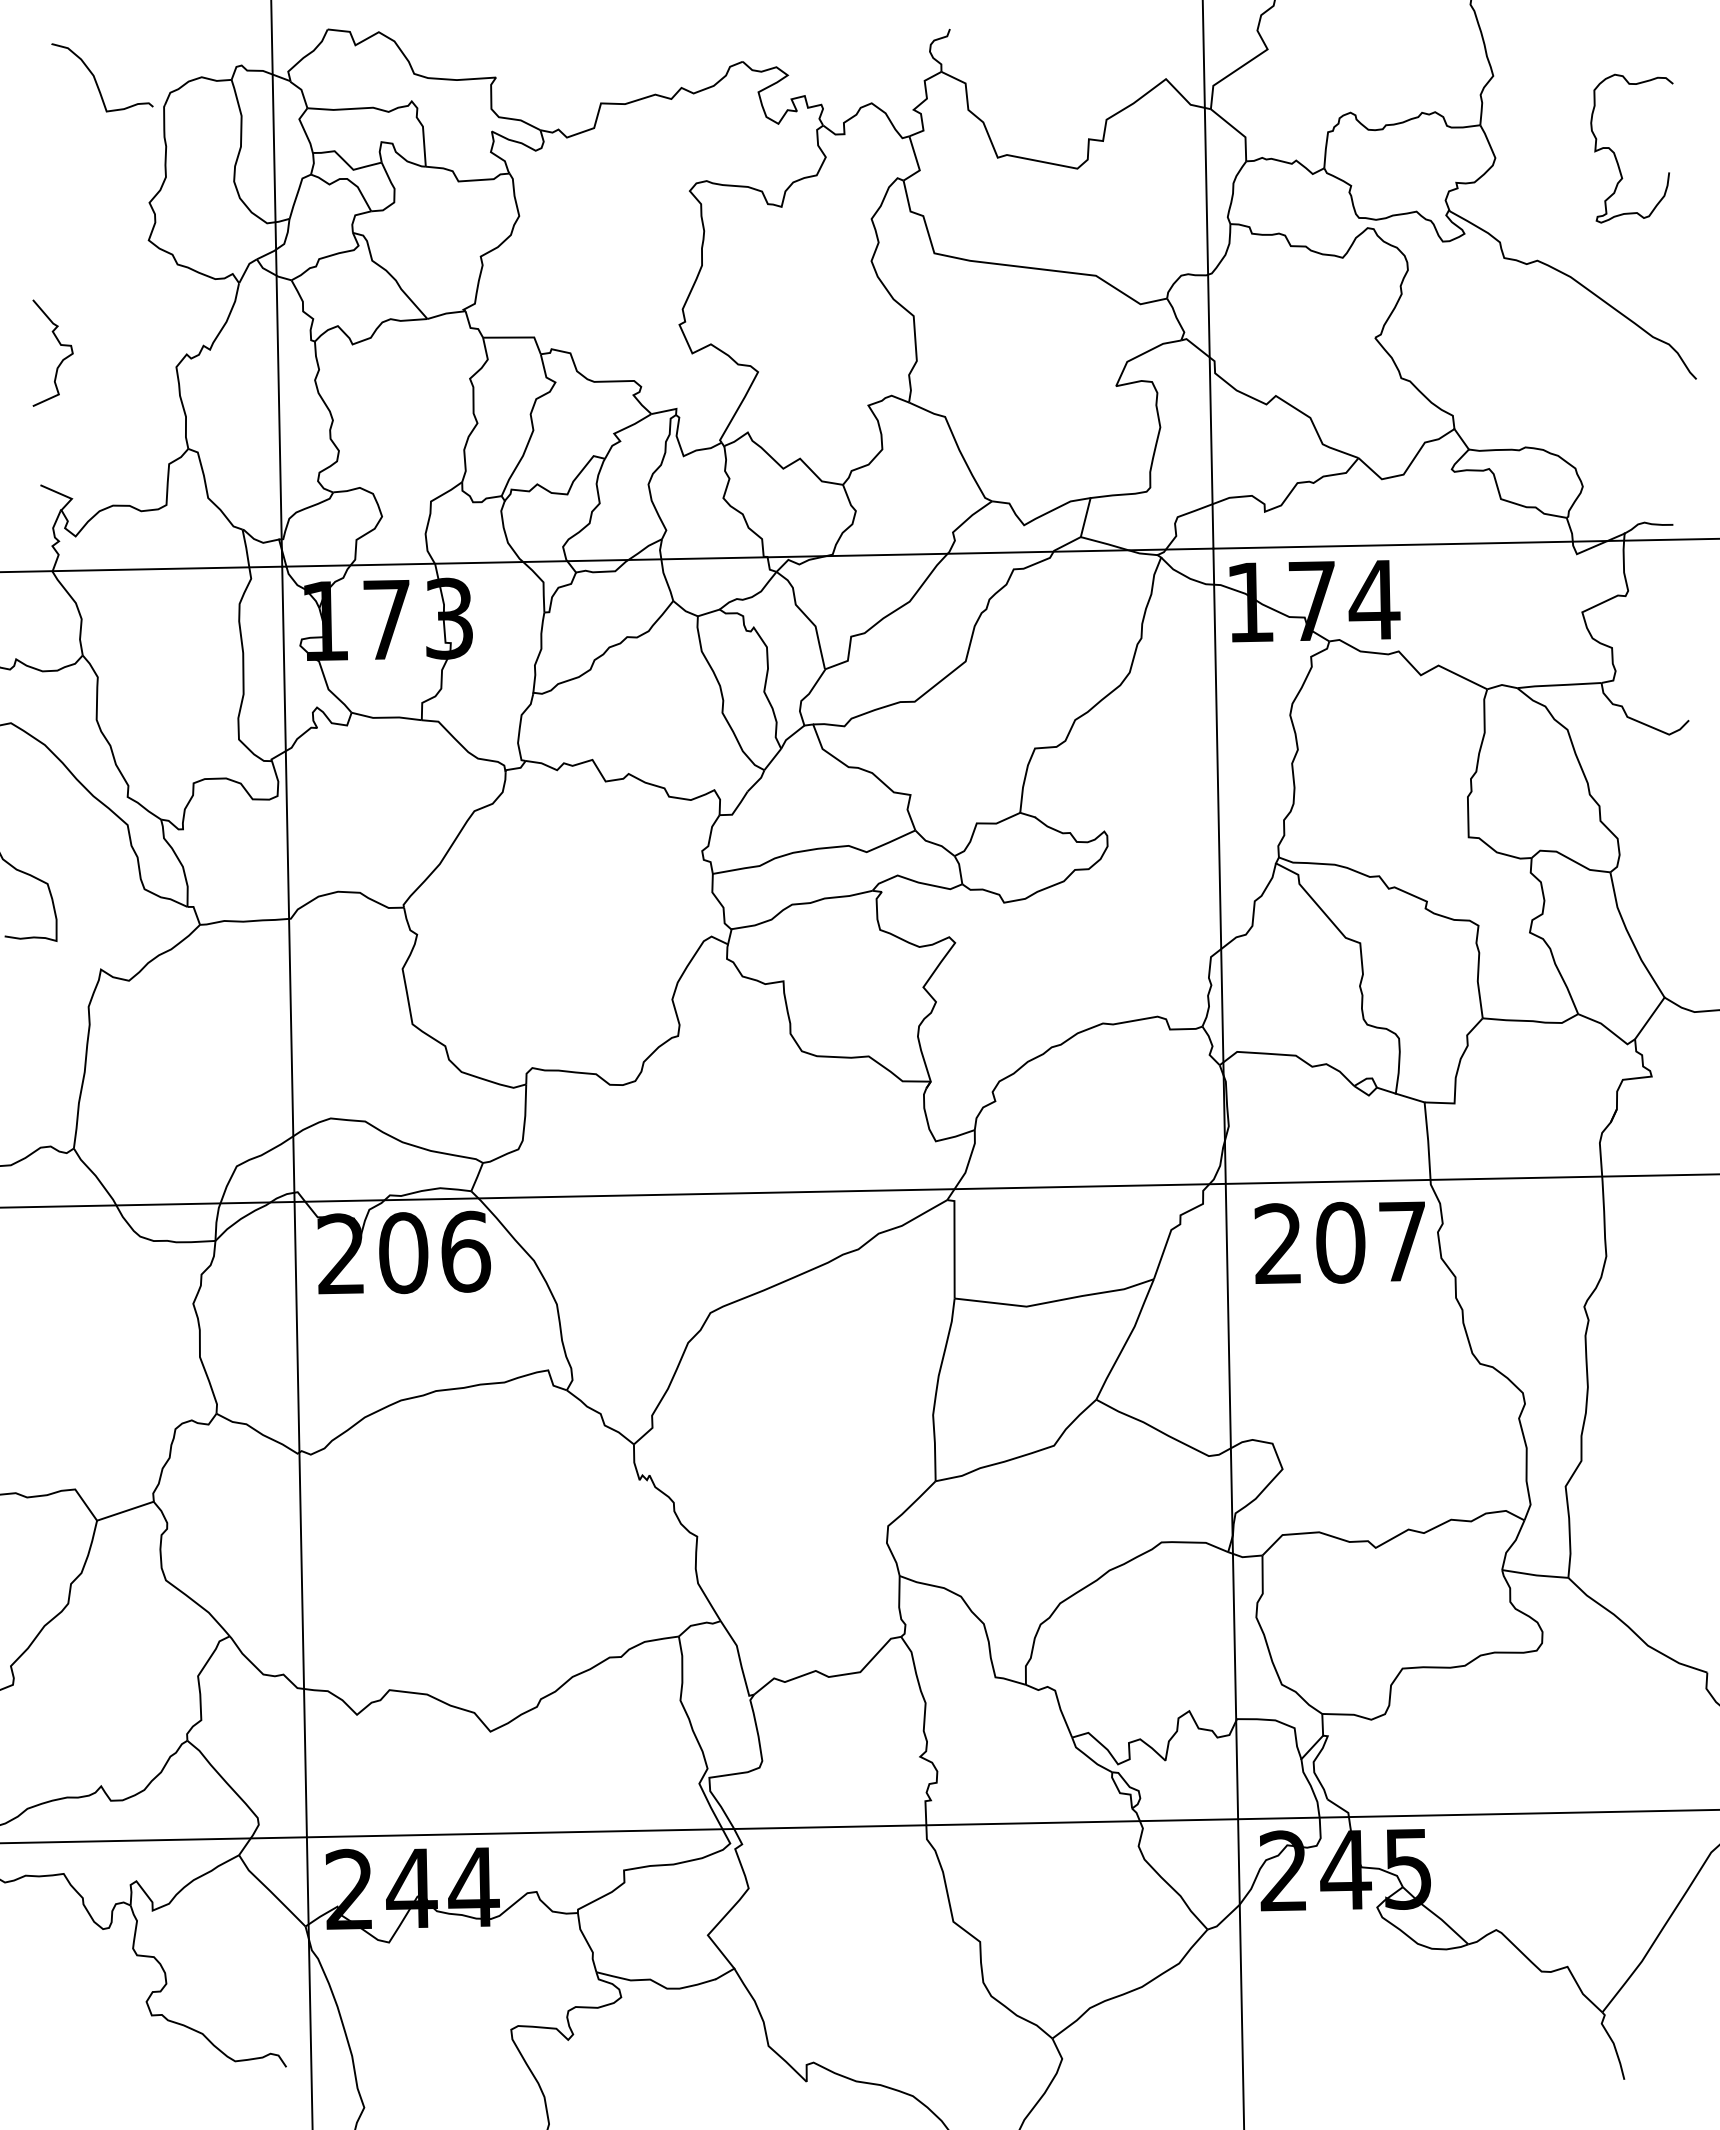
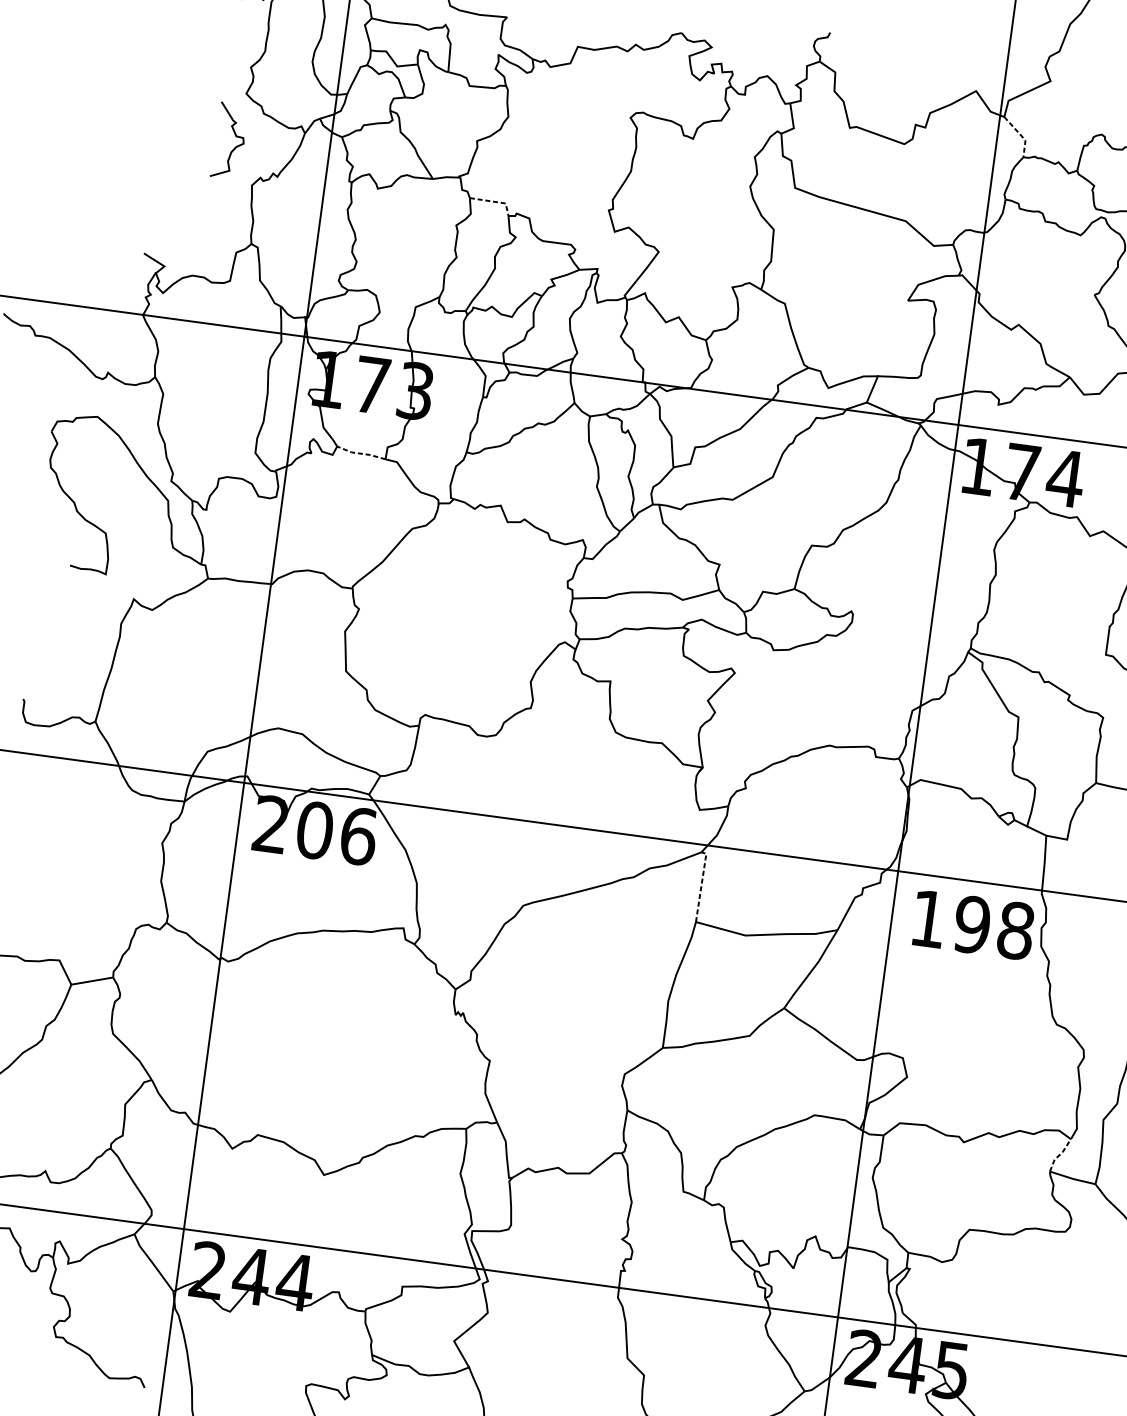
line: (1238, 131) -> (1021, 135), solid -> dashed
line: (518, 337) -> (494, 201), solid -> dashed
curve: (59, 344) -> (235, 135), moved
line: (385, 717) -> (360, 453), solid -> dashed
text: (1340, 1241) -> (972, 923), 207 -> 198
line: (954, 1244) -> (701, 884), solid -> dashed
line: (1512, 1544) -> (1059, 1154), solid -> dashed

